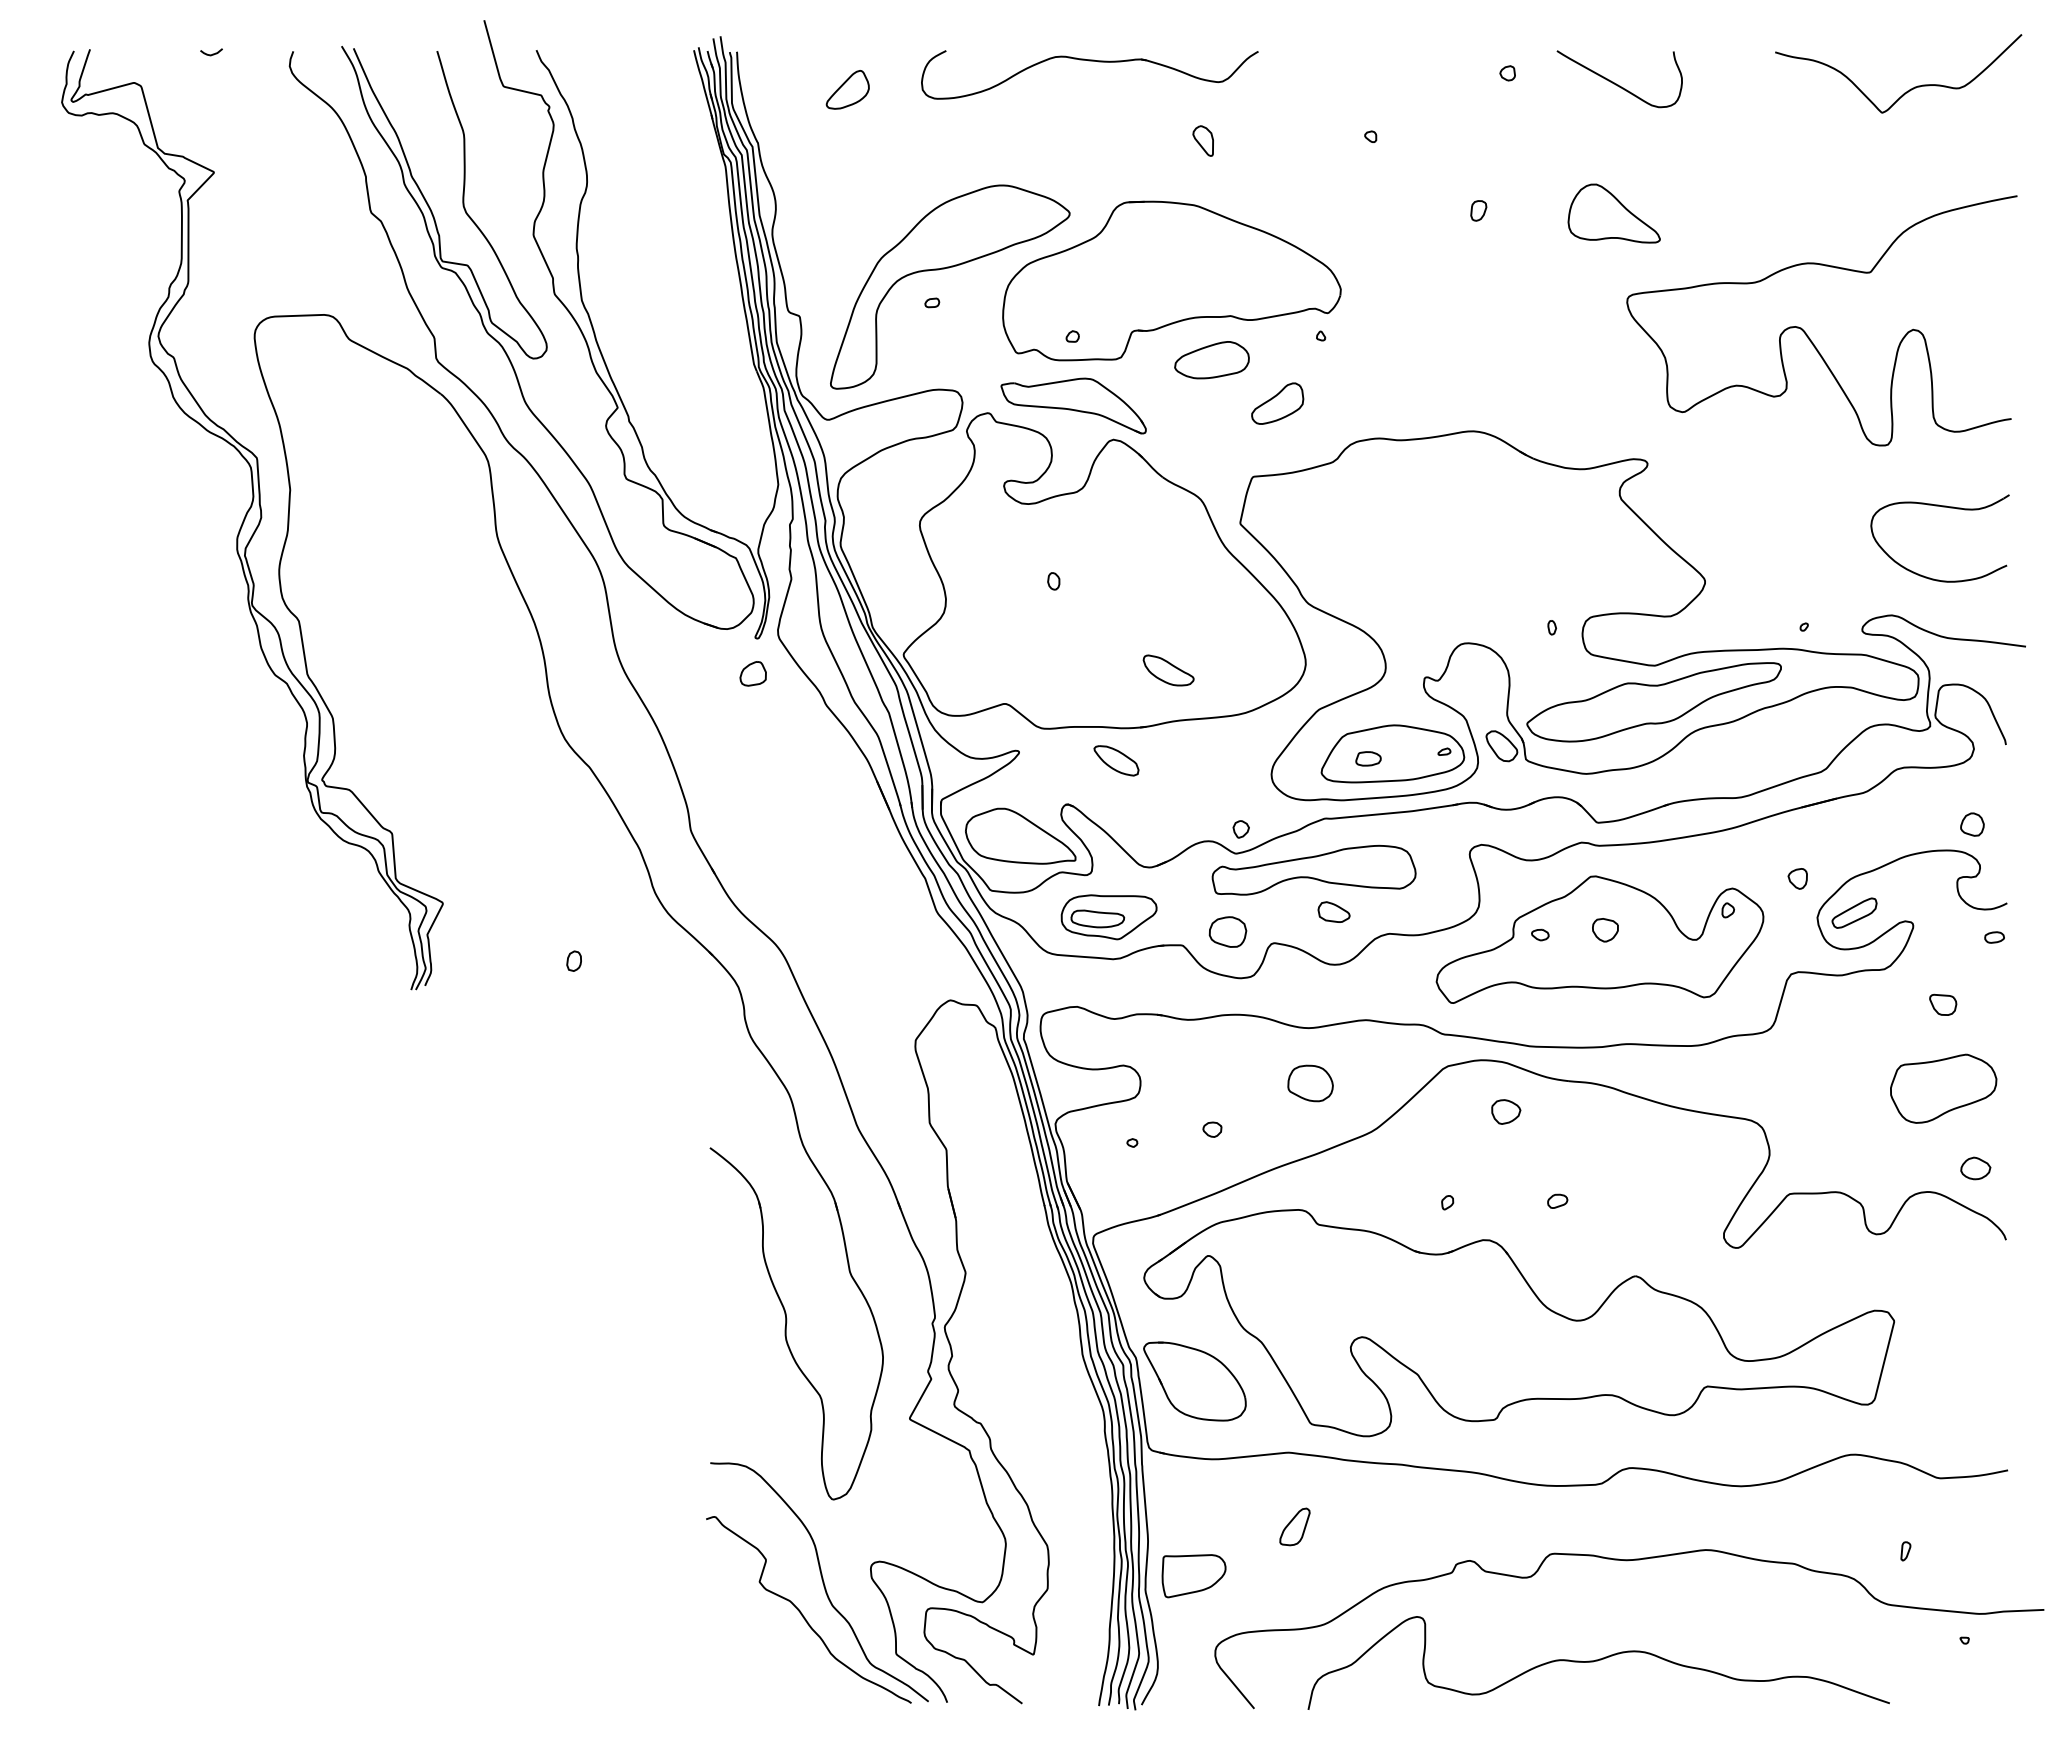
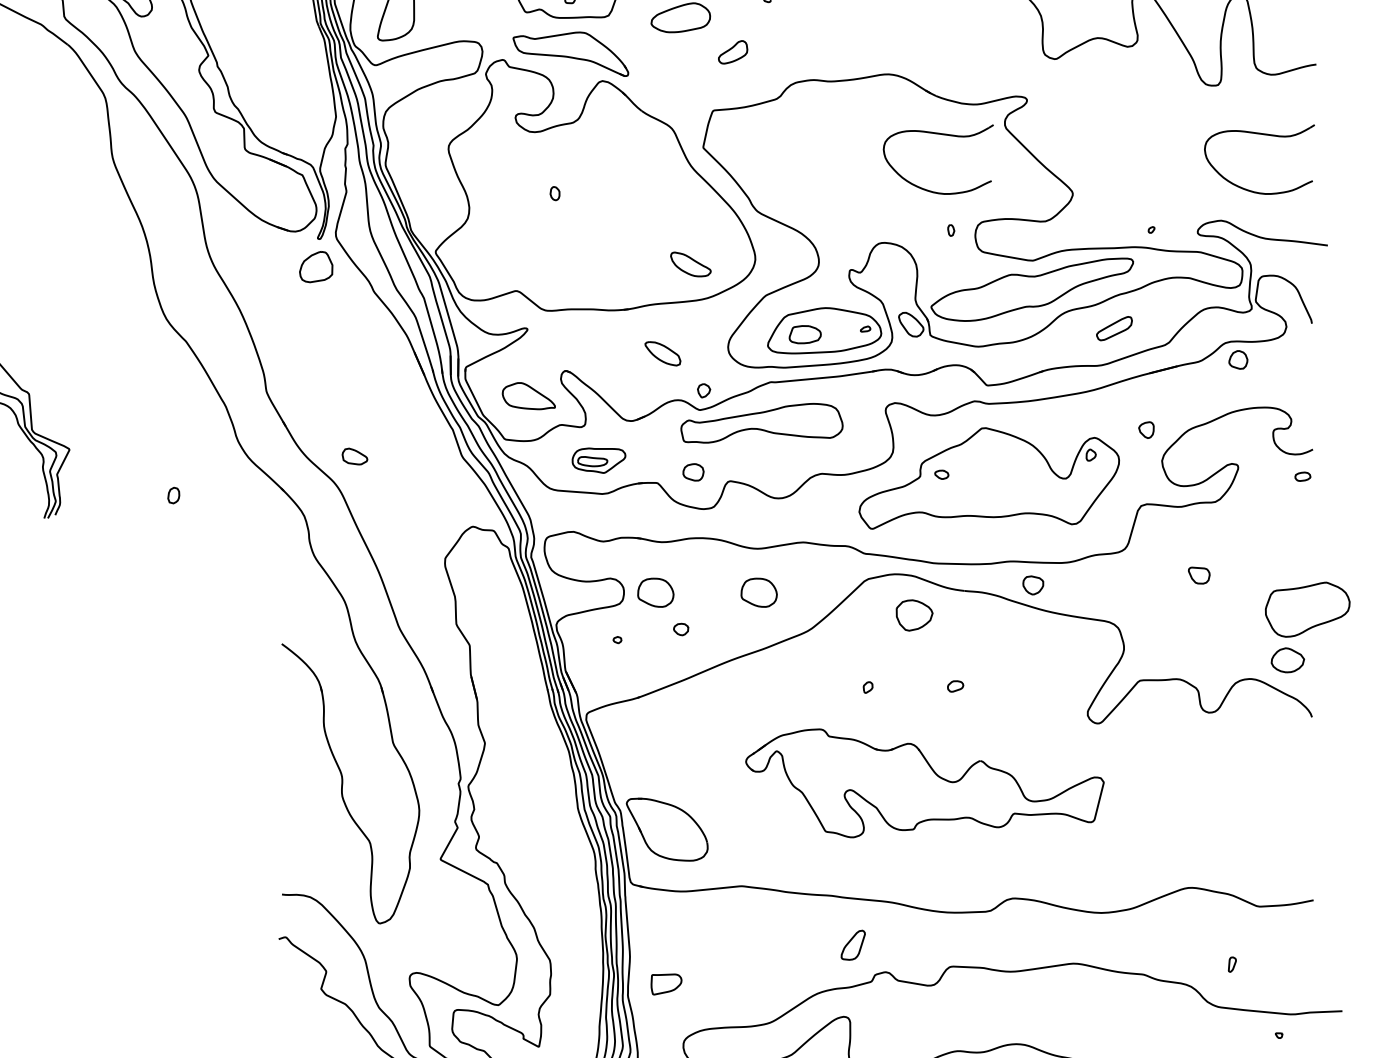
part: (1277, 403) -> (732, 52), size x0.7
part: (1538, 507) -> (940, 134), added
part: (1168, 670) -> (690, 264), moved
part: (752, 673) -> (315, 266), size x1.6
part: (1368, 758) -> (805, 334), size x1.6
part: (1116, 760) -> (662, 353), moved
part: (1972, 824) -> (1238, 359), moved
part: (1020, 835) -> (528, 395), size x0.6
part: (1333, 911) -> (354, 456), moved
part: (1854, 912) -> (1114, 328), moved
part: (1108, 917) -> (598, 460), size x0.7
part: (1605, 930) -> (1033, 585), moved
part: (1227, 931) -> (693, 471), size x0.7
part: (1943, 1004) -> (1199, 575), moved
part: (1180, 1083) -> (655, 592), added
part: (1943, 1088) -> (1307, 609), moved
part: (1506, 1111) -> (914, 615), size x1.6
part: (1975, 1168) -> (1287, 660), size x1.4
part: (1518, 1323) -> (924, 783), size x0.6
part: (1294, 1526) -> (852, 944), moved
part: (1193, 1576) -> (666, 984), size x0.6

